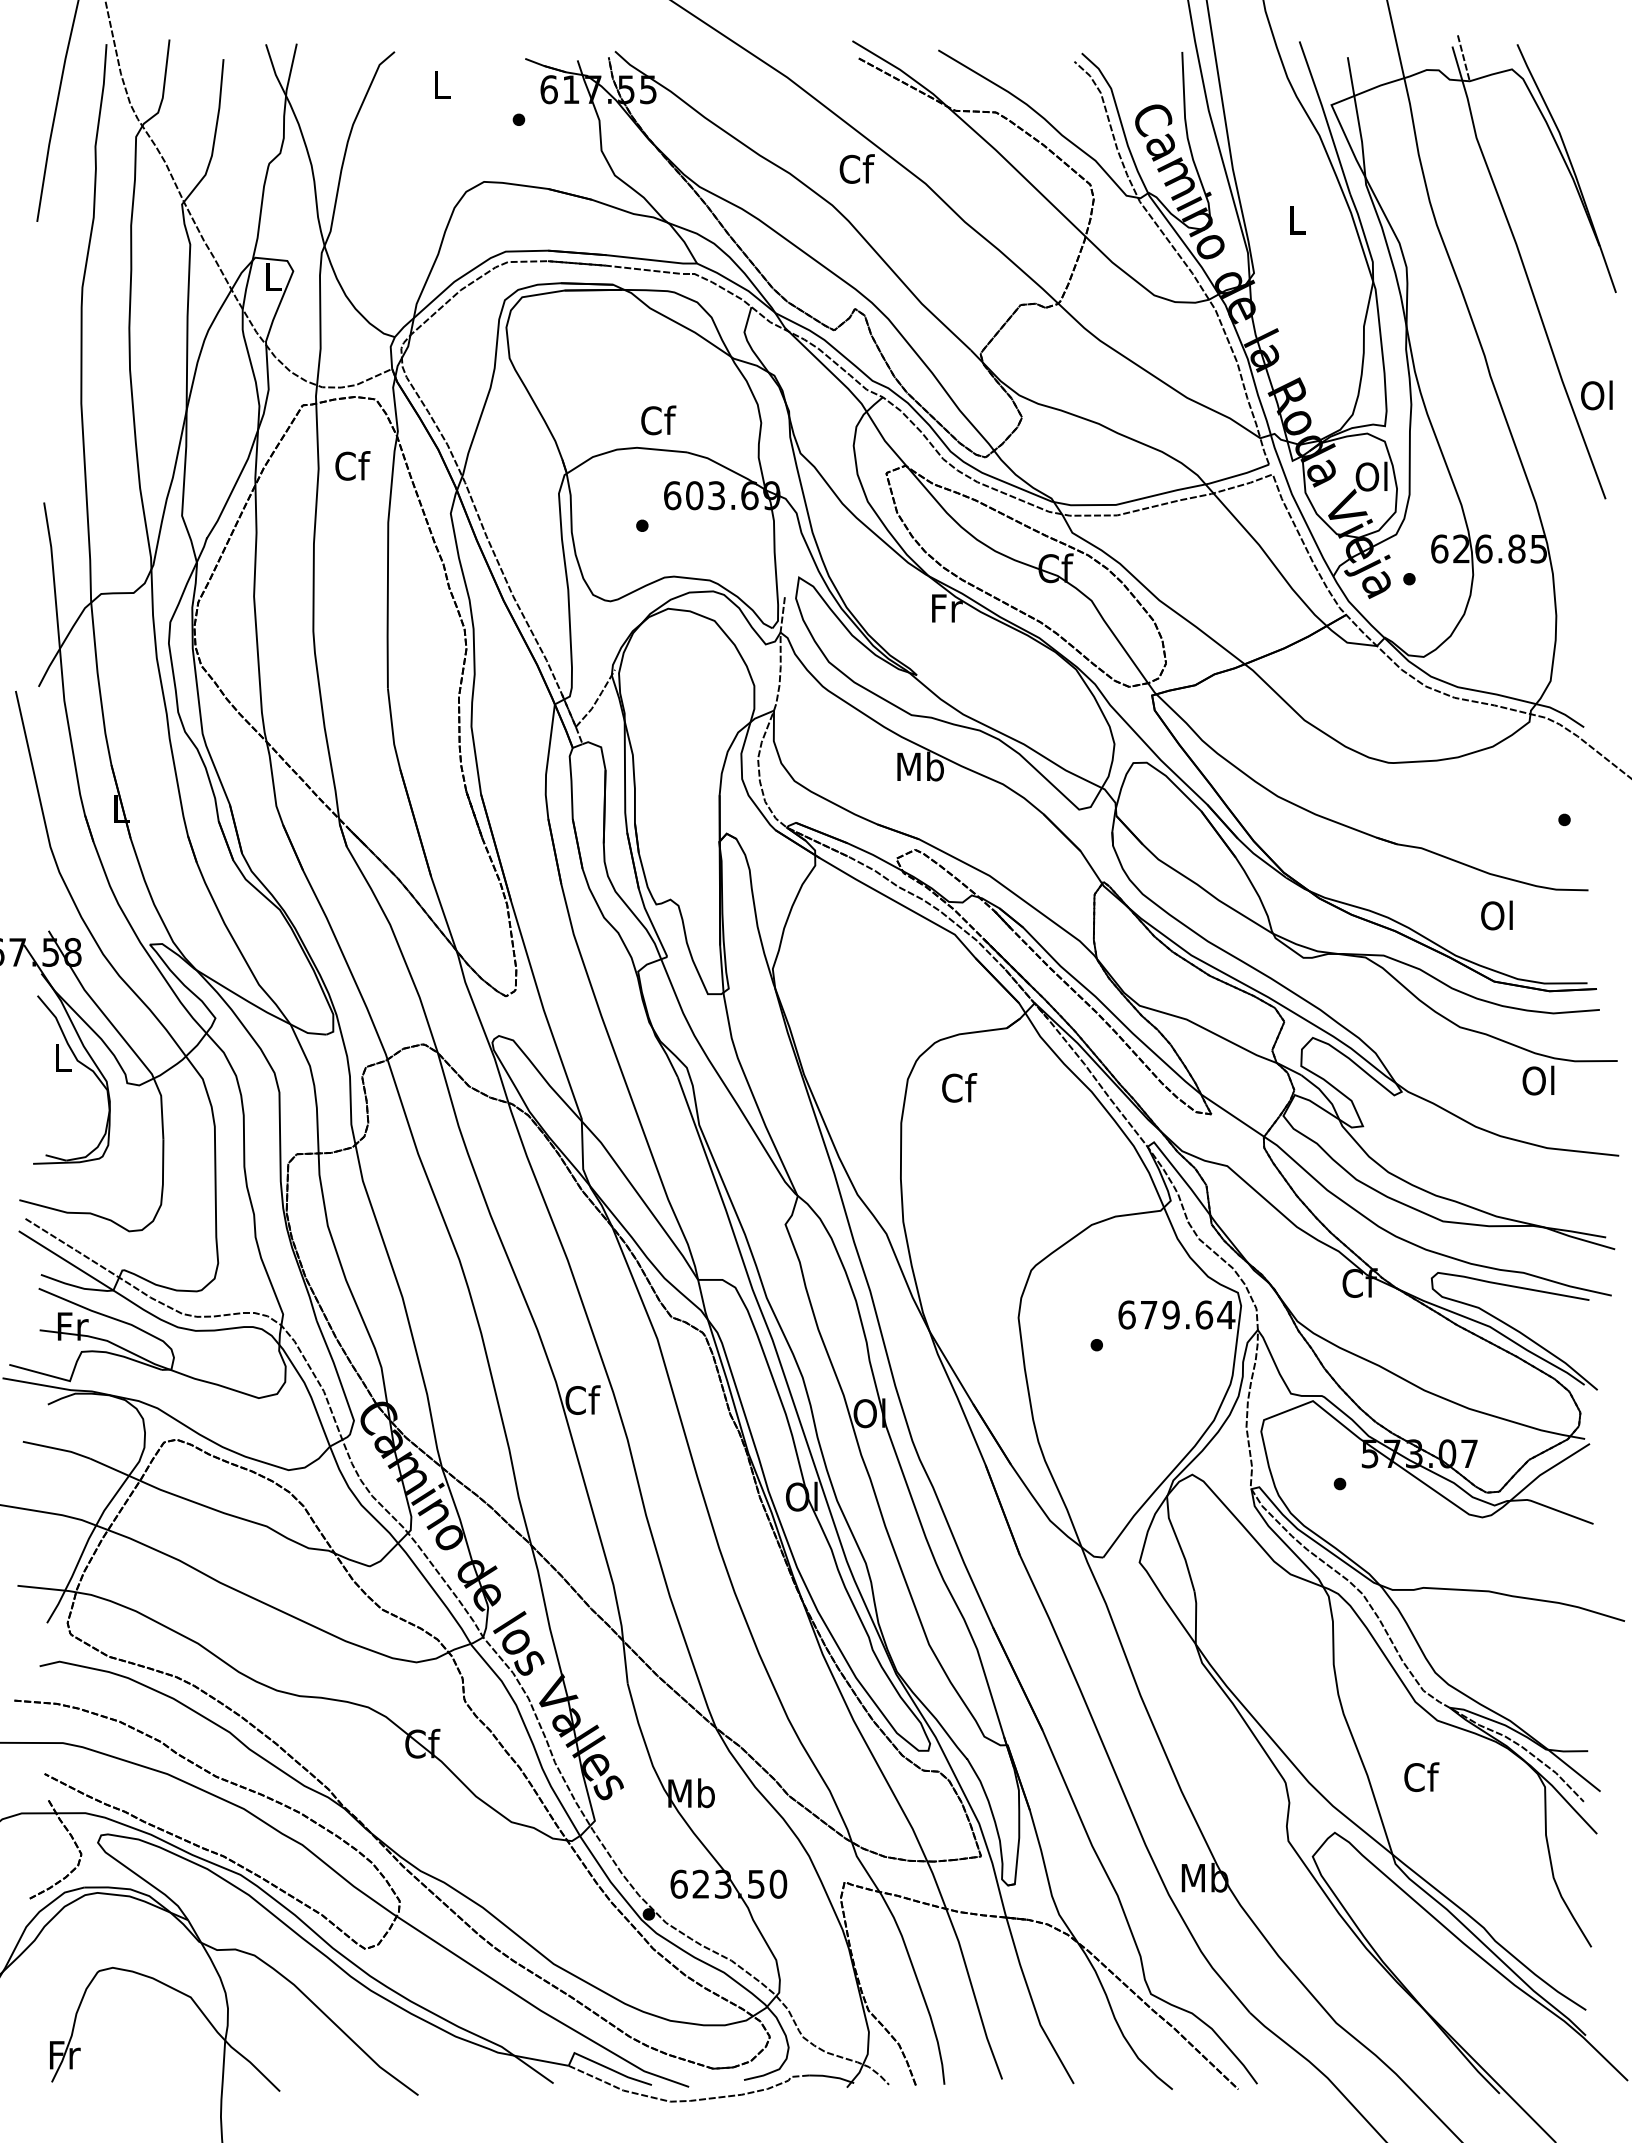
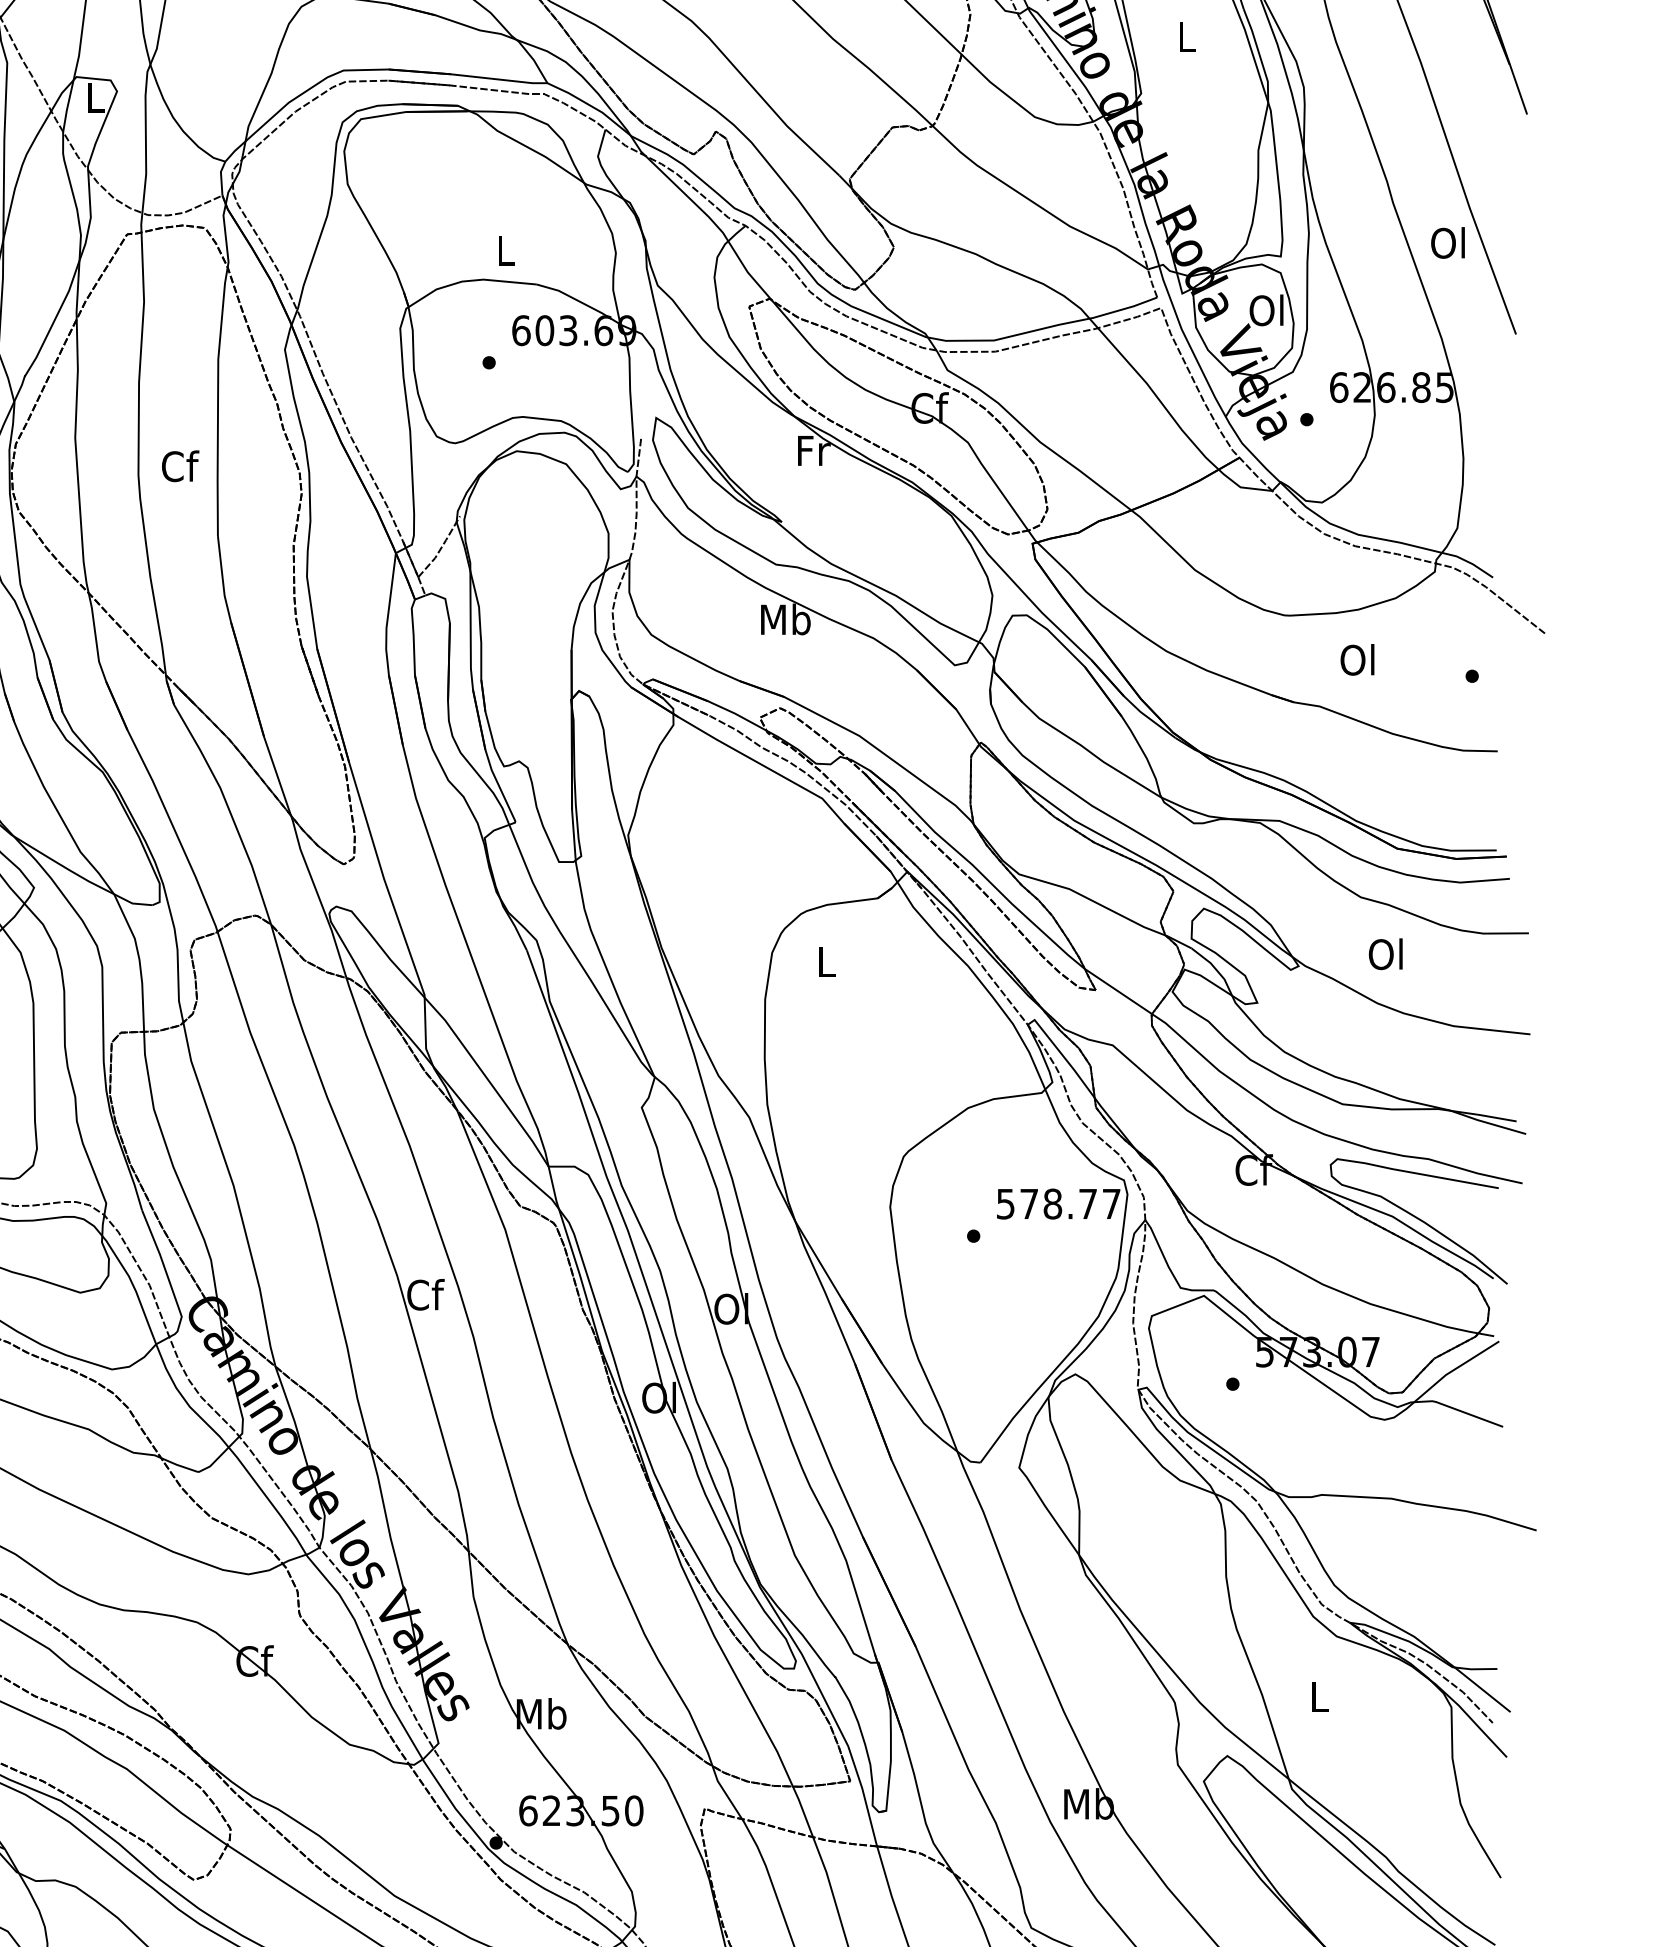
text: (1596, 395) -> (1447, 243), moved
text: (658, 420) -> (506, 250), Cf -> L
text: (352, 465) -> (180, 465), moved
text: (1496, 915) -> (1357, 659), moved
text: (1538, 1080) -> (1385, 954), moved
text: (959, 1087) -> (827, 961), Cf -> L
text: (1176, 1314) -> (1058, 1203), 679.64 -> 578.77
text: (1421, 1777) -> (1319, 1697), Cf -> L

